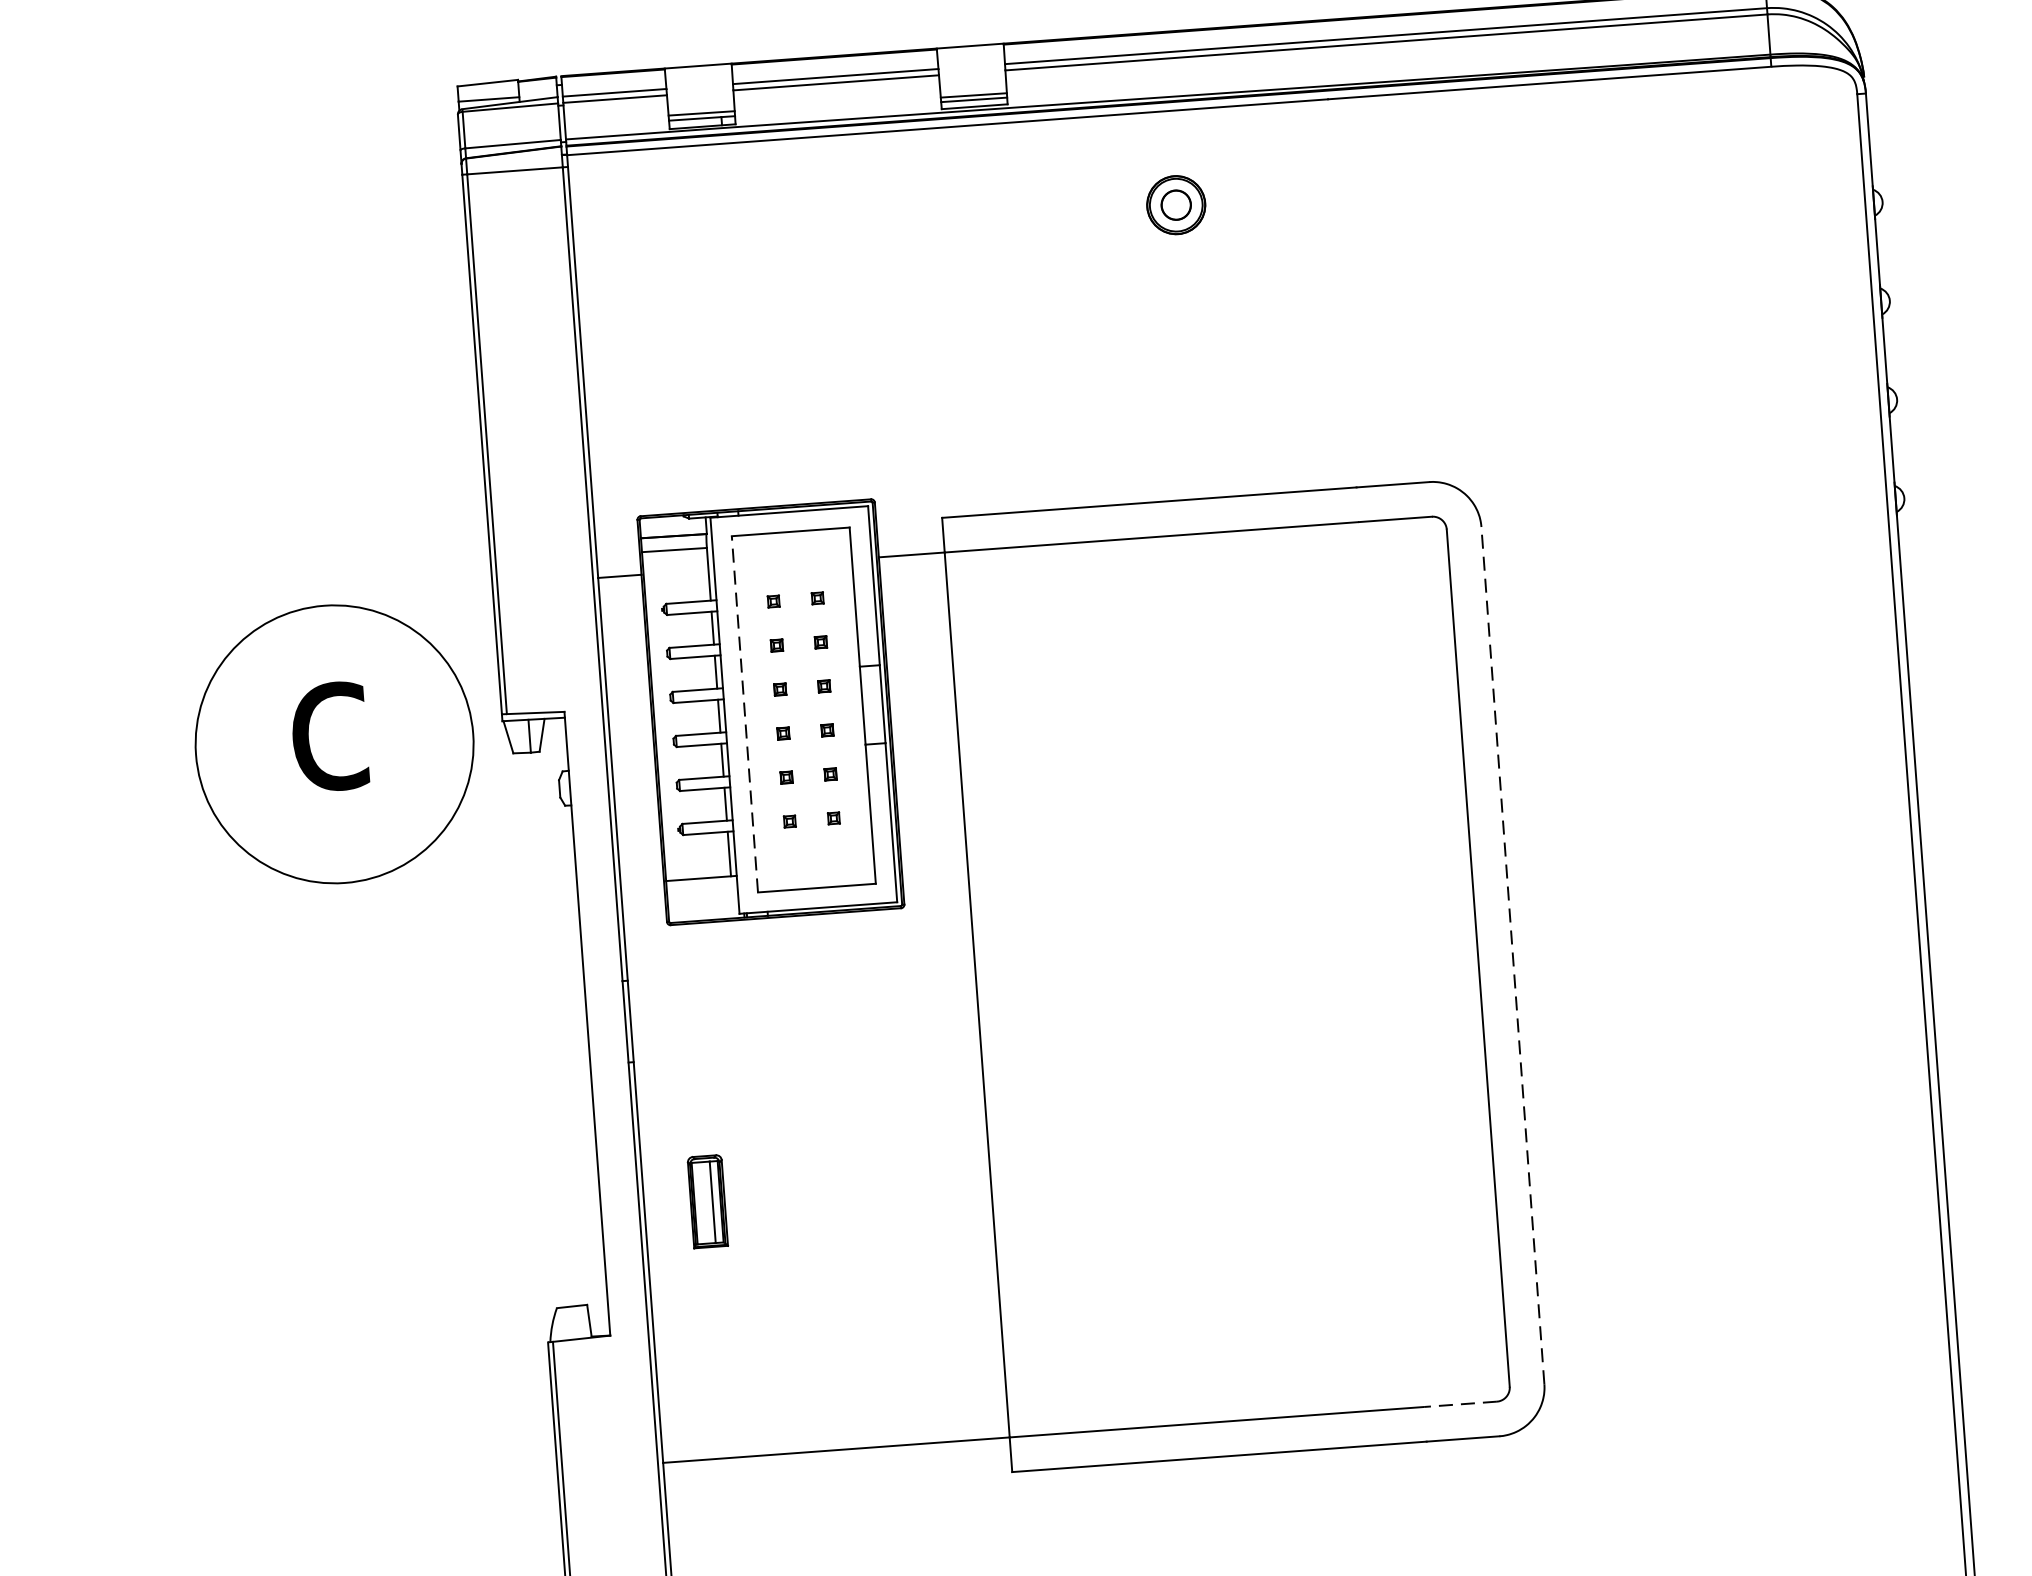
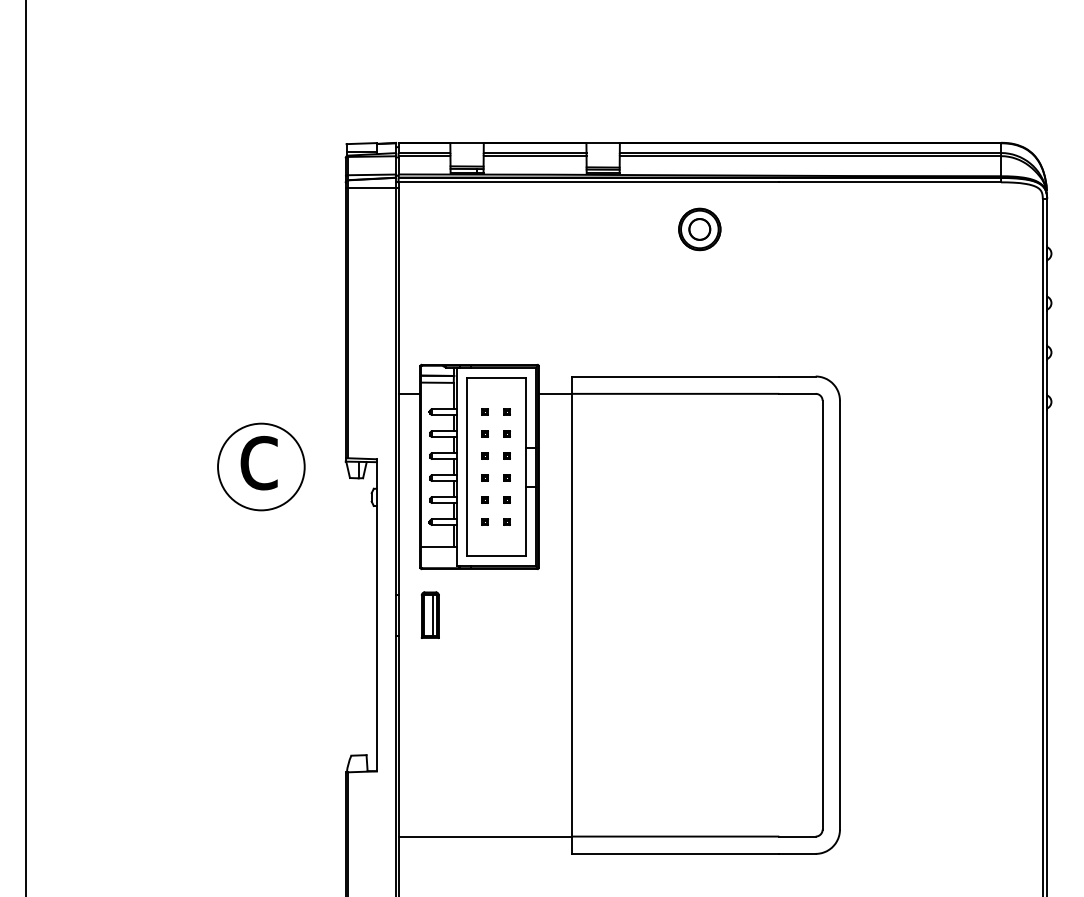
part: (1175, 205) -> (699, 229), size x1.43
line: (744, 713) -> (466, 466), dashed -> solid
circle: (334, 743) -> (261, 466), size x0.62
line: (1511, 954) -> (839, 614), dashed -> solid
part: (705, 1200) -> (429, 614), moved
line: (1460, 1404) -> (797, 836), dashed -> solid

